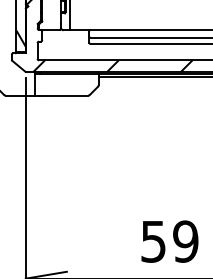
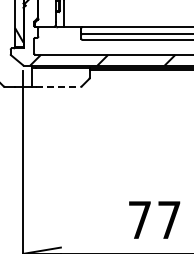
line: (64, 95) -> (58, 86), solid -> dashed
text: (169, 240) -> (154, 219), 59 -> 77

